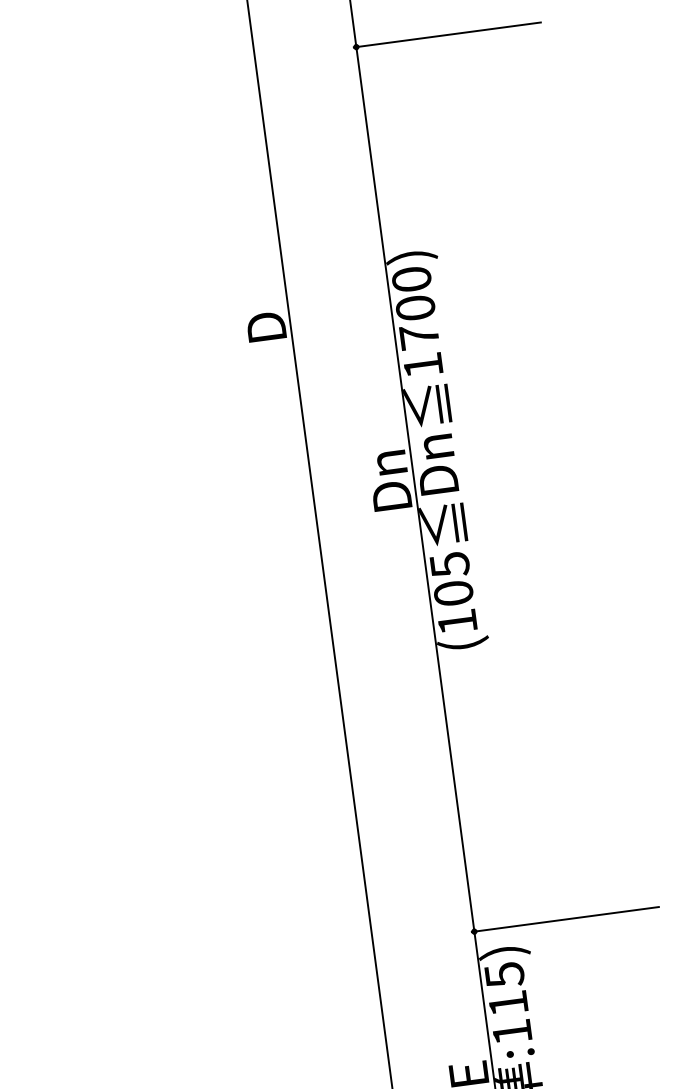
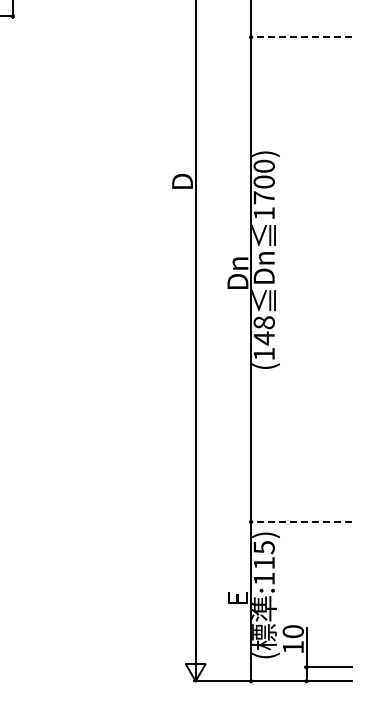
line: (446, 35) -> (300, 37), solid -> dashed
text: (450, 579) -> (263, 330), (105 -> (148
line: (564, 920) -> (300, 522), solid -> dashed

